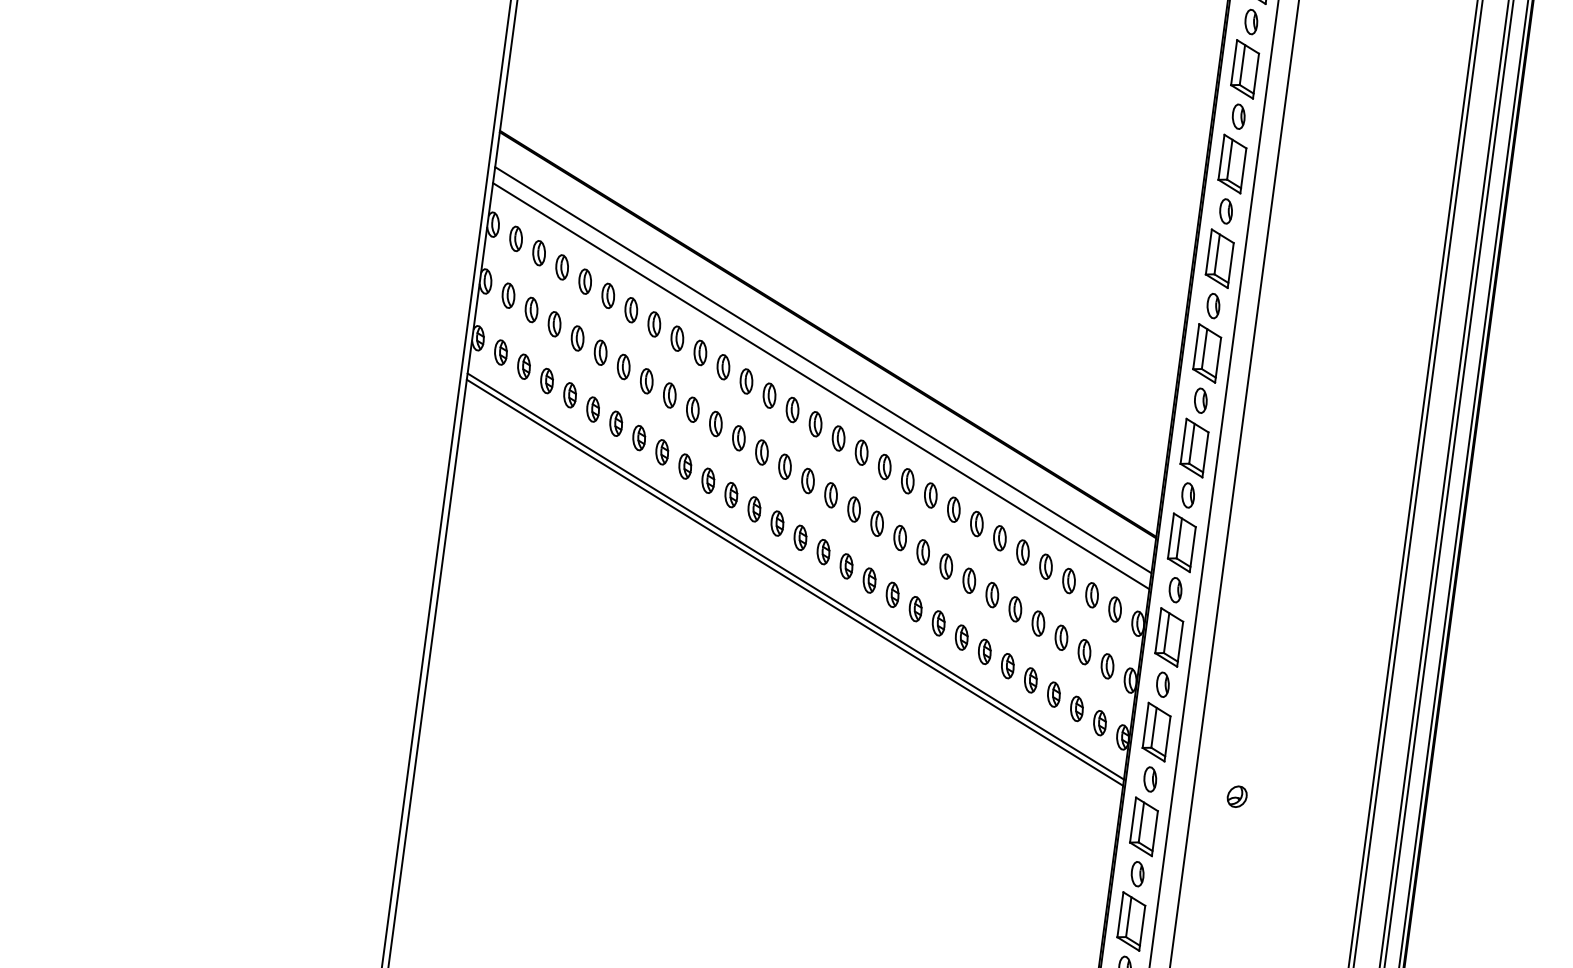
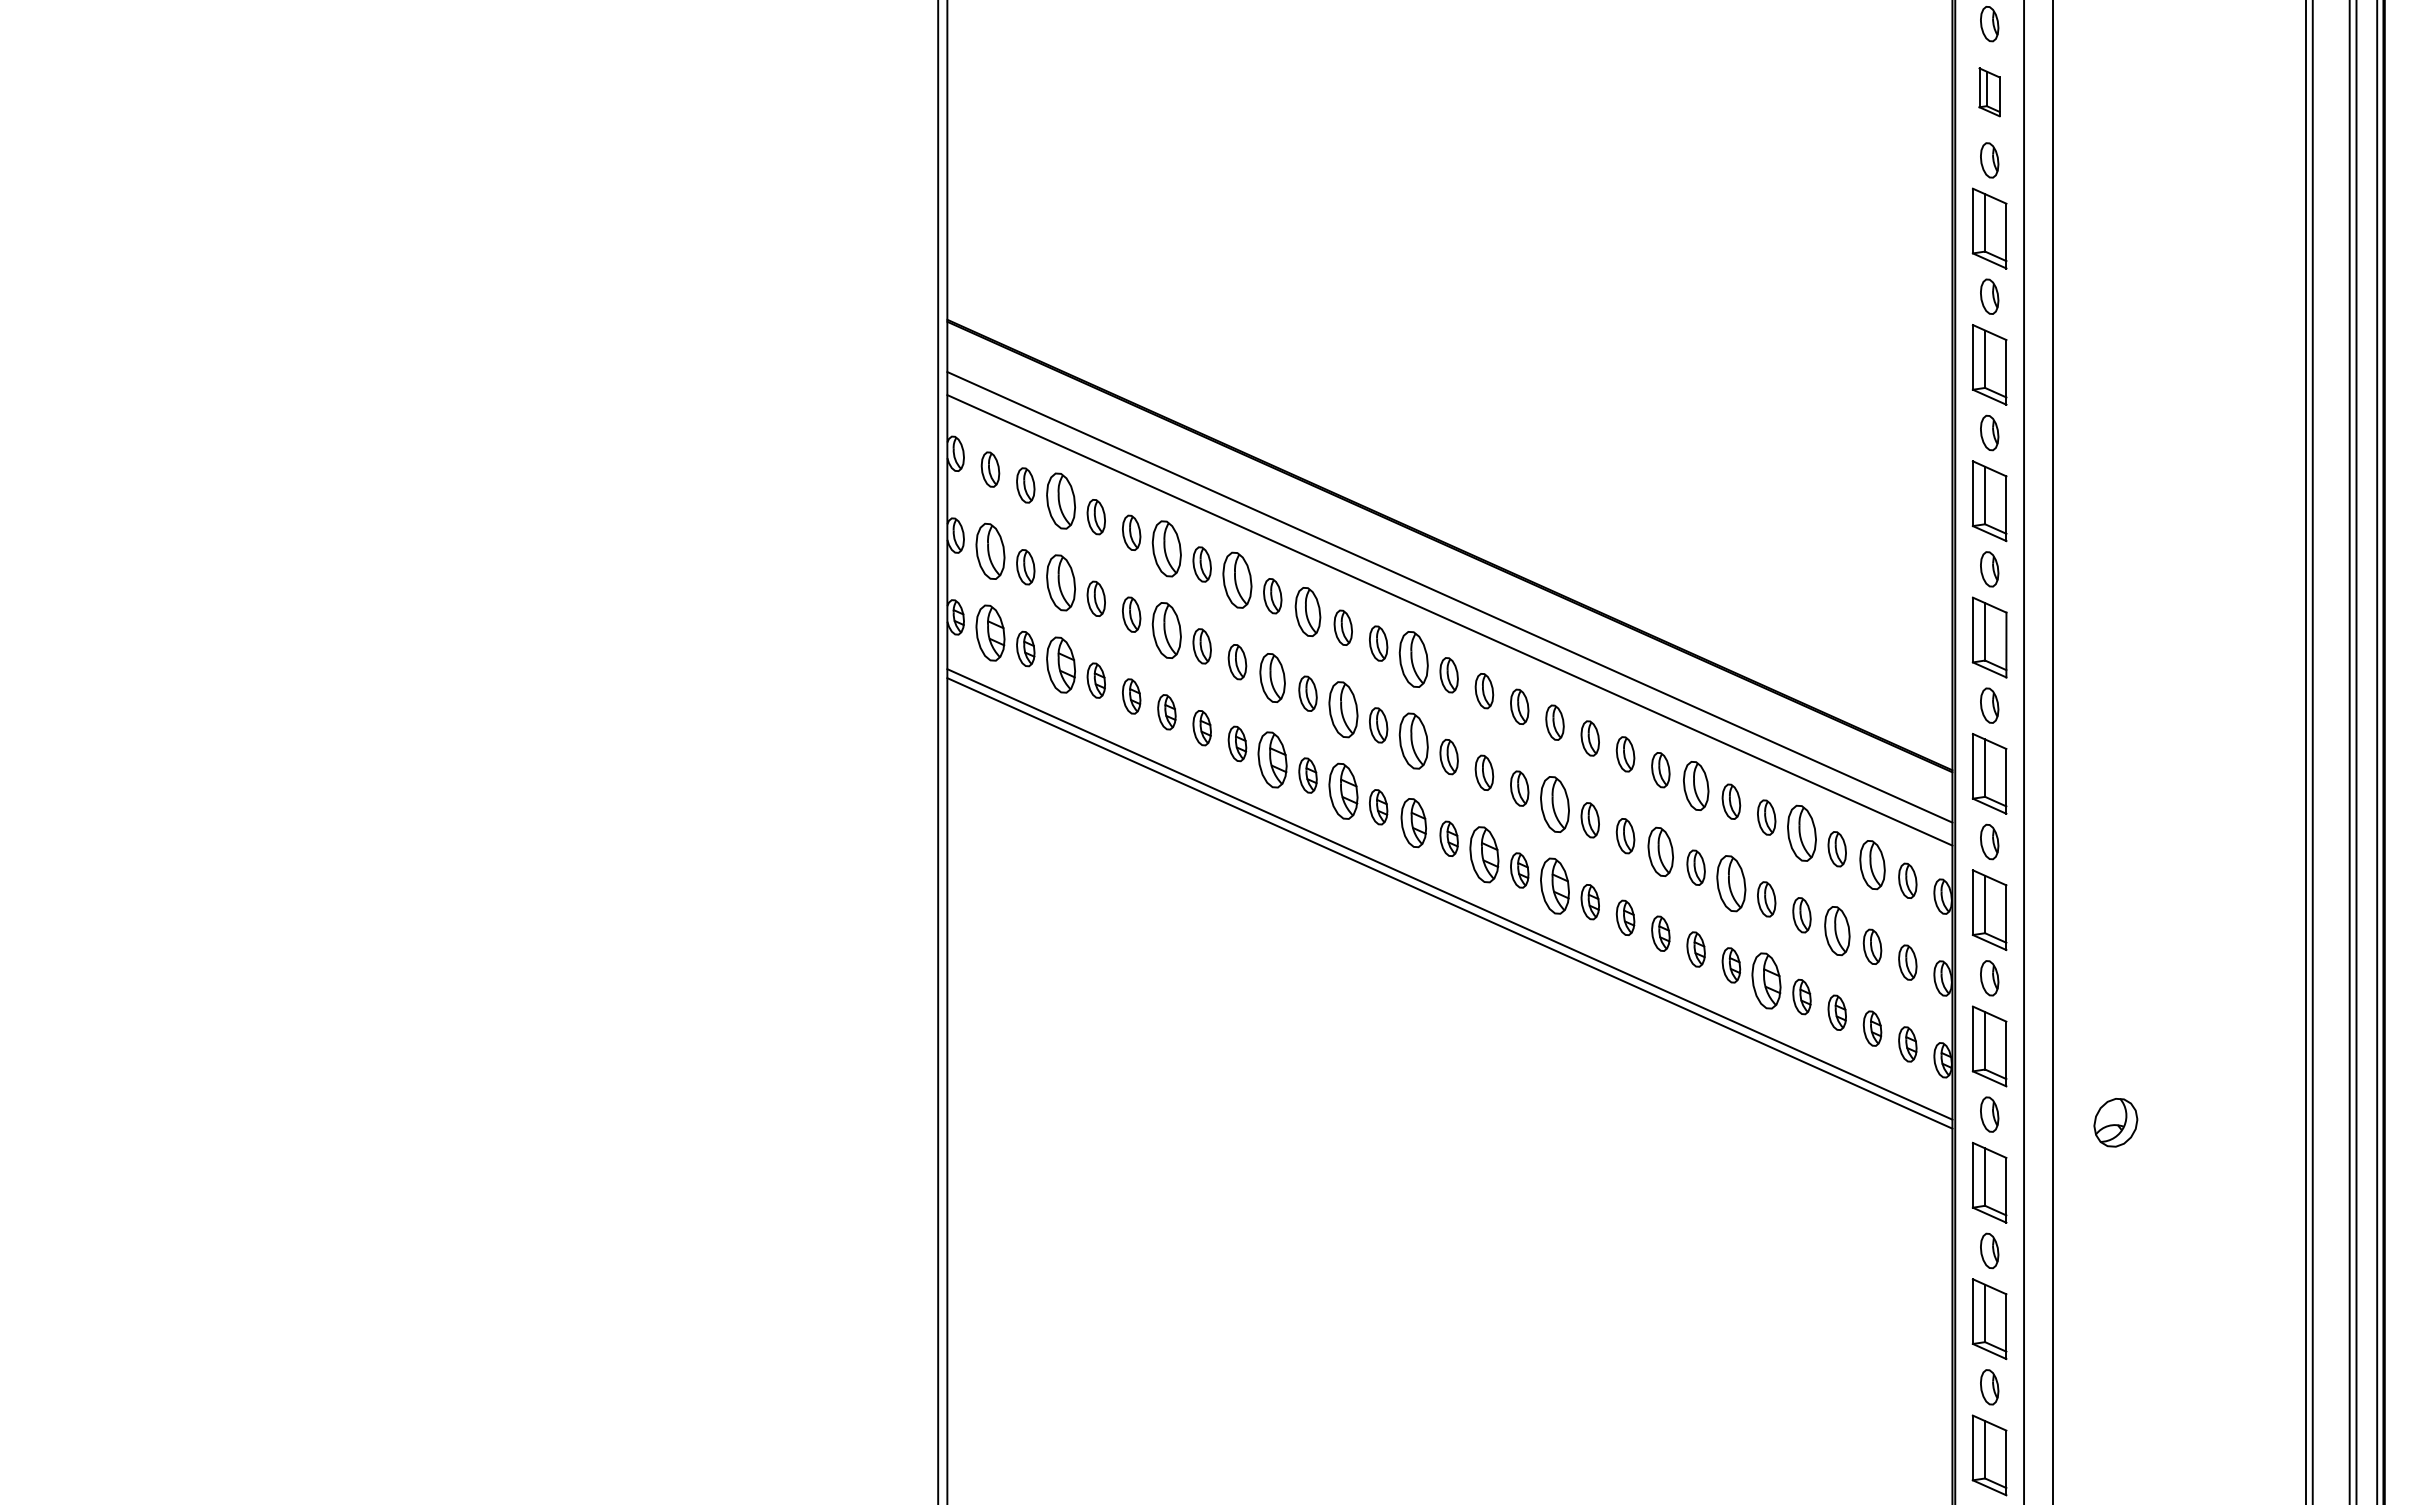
part: (1244, 69) -> (1989, 92), size x0.6
part: (561, 267) -> (1060, 501), size x1.6
part: (508, 295) -> (990, 551), size x1.6
part: (631, 310) -> (1166, 548), size x1.6
part: (554, 324) -> (1060, 583), size x1.6
part: (677, 338) -> (1237, 580), size x1.6
part: (500, 352) -> (990, 633), size x1.6
part: (623, 366) -> (1166, 630), size x1.6
part: (723, 366) -> (1307, 611), size x1.4
part: (546, 380) -> (1060, 664), size x1.6
part: (692, 409) -> (1272, 677), size x1.4
part: (792, 409) -> (1413, 659), size x1.6
part: (738, 438) -> (1342, 709), size x1.6
part: (685, 466) -> (1272, 759), size x1.6
part: (784, 466) -> (1413, 741), size x1.6
part: (730, 495) -> (1342, 791), size x1.6
part: (777, 523) -> (1413, 822), size x1.4
part: (876, 523) -> (1554, 804), size x1.6
part: (976, 523) -> (1695, 785), size x1.4
part: (823, 552) -> (1484, 854), size x1.6
part: (946, 566) -> (1660, 851), size x1.4
part: (1045, 566) -> (1801, 833), size x1.6
part: (869, 580) -> (1554, 886), size x1.6
part: (1092, 594) -> (1872, 864), size x1.4
part: (992, 595) -> (1731, 883), size x1.6
part: (1060, 637) -> (1836, 930), size x1.4
part: (1007, 666) -> (1766, 981), size x1.6
part: (1236, 796) -> (2115, 1122), size x1.6

